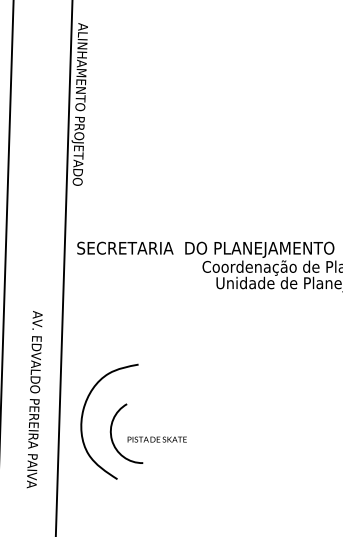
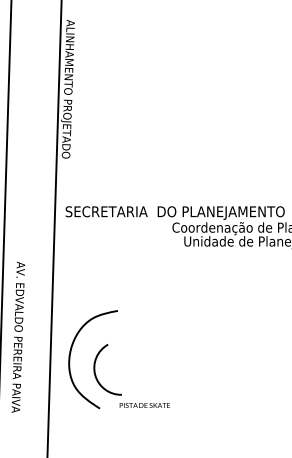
text: (34, 399) -> (18, 337), moved
text: (156, 439) -> (144, 405), moved

